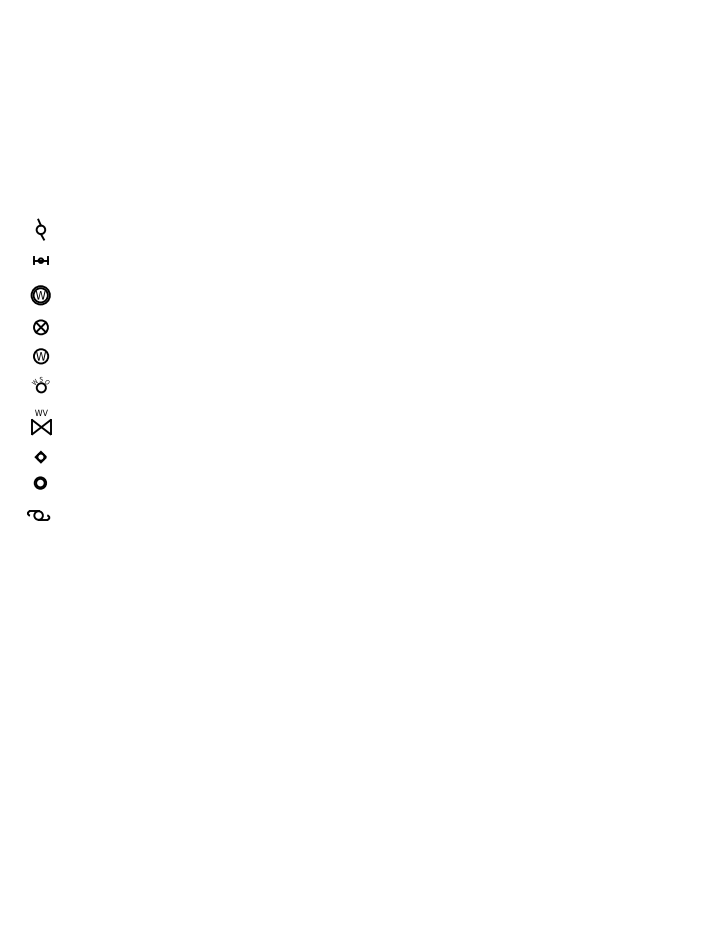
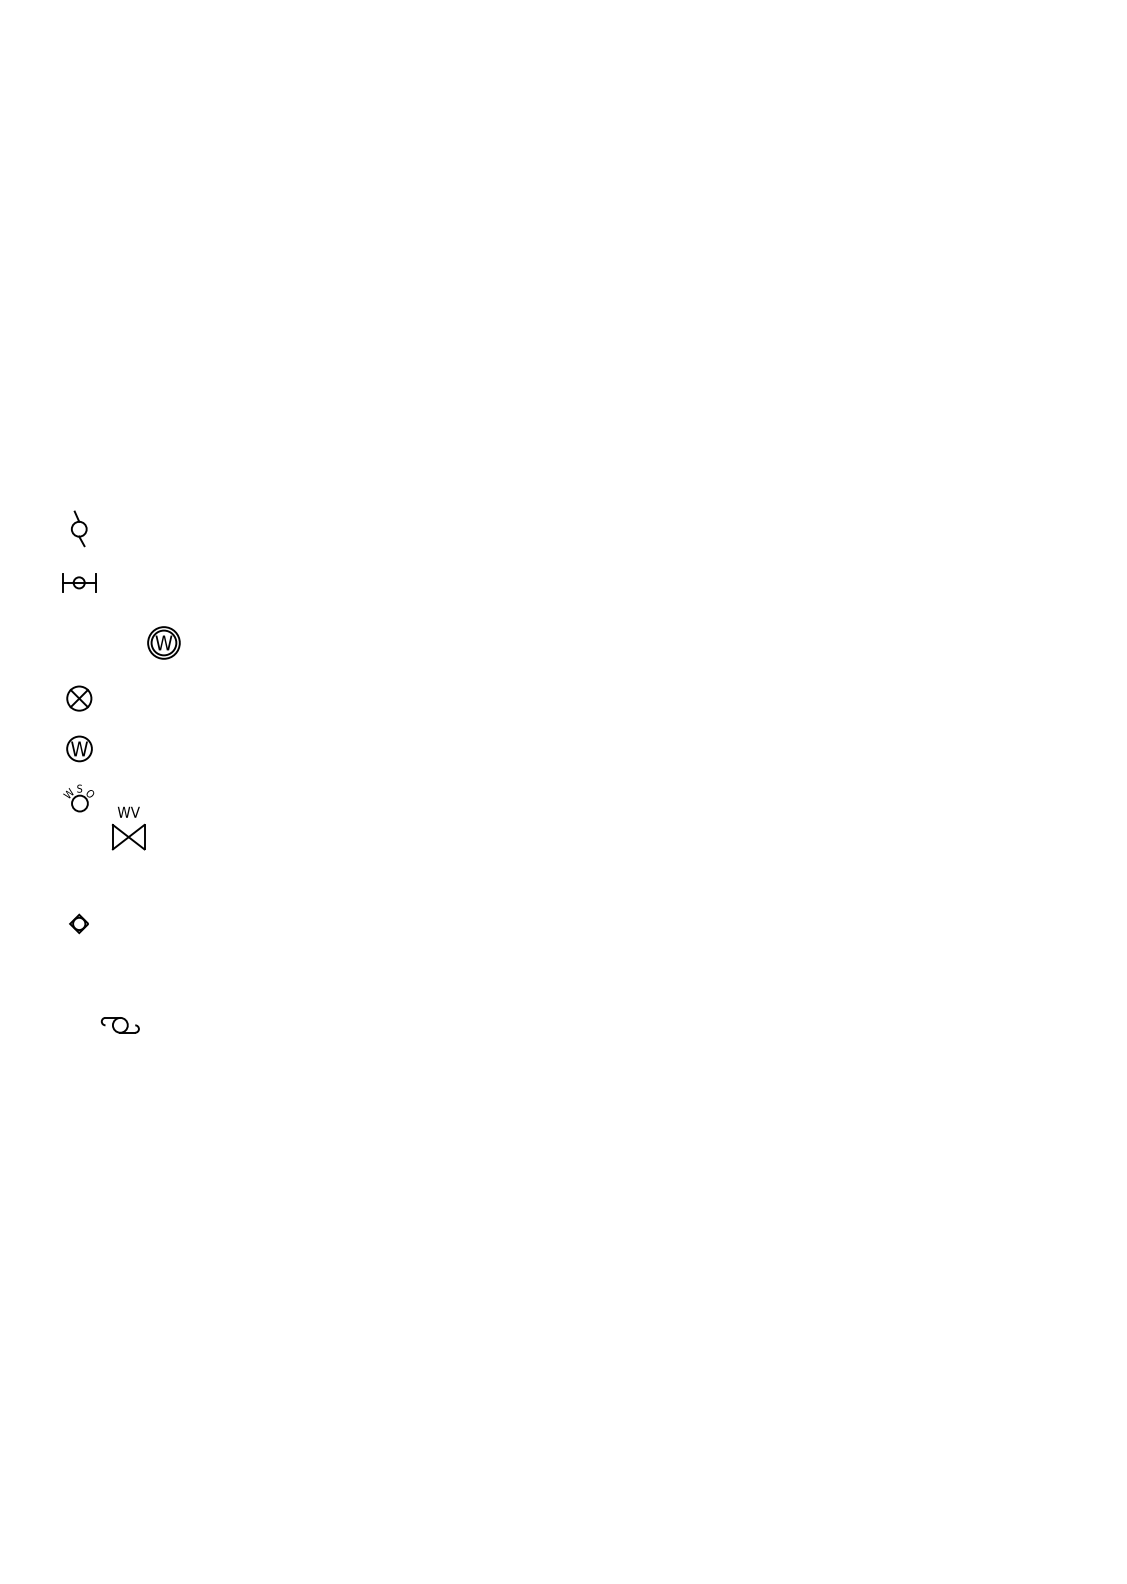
part: (40, 260) -> (78, 582), size x1.4
part: (40, 295) -> (163, 643), moved
part: (41, 422) -> (128, 829), moved
part: (39, 482) -> (76, 967), removed
part: (38, 515) -> (120, 1025), moved

